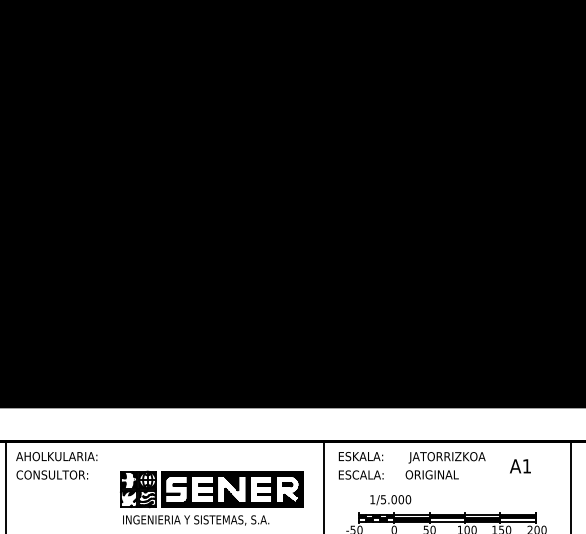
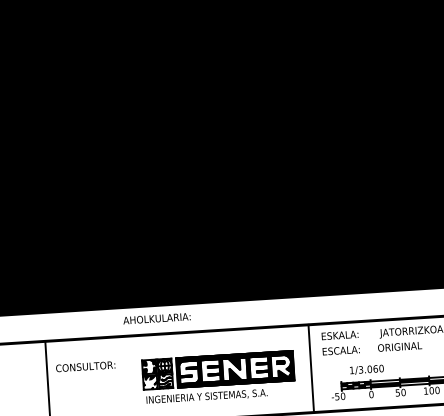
text: (56, 456) -> (156, 318), moved
text: (392, 499) -> (368, 369), 1/5.000 -> 1/3.060

